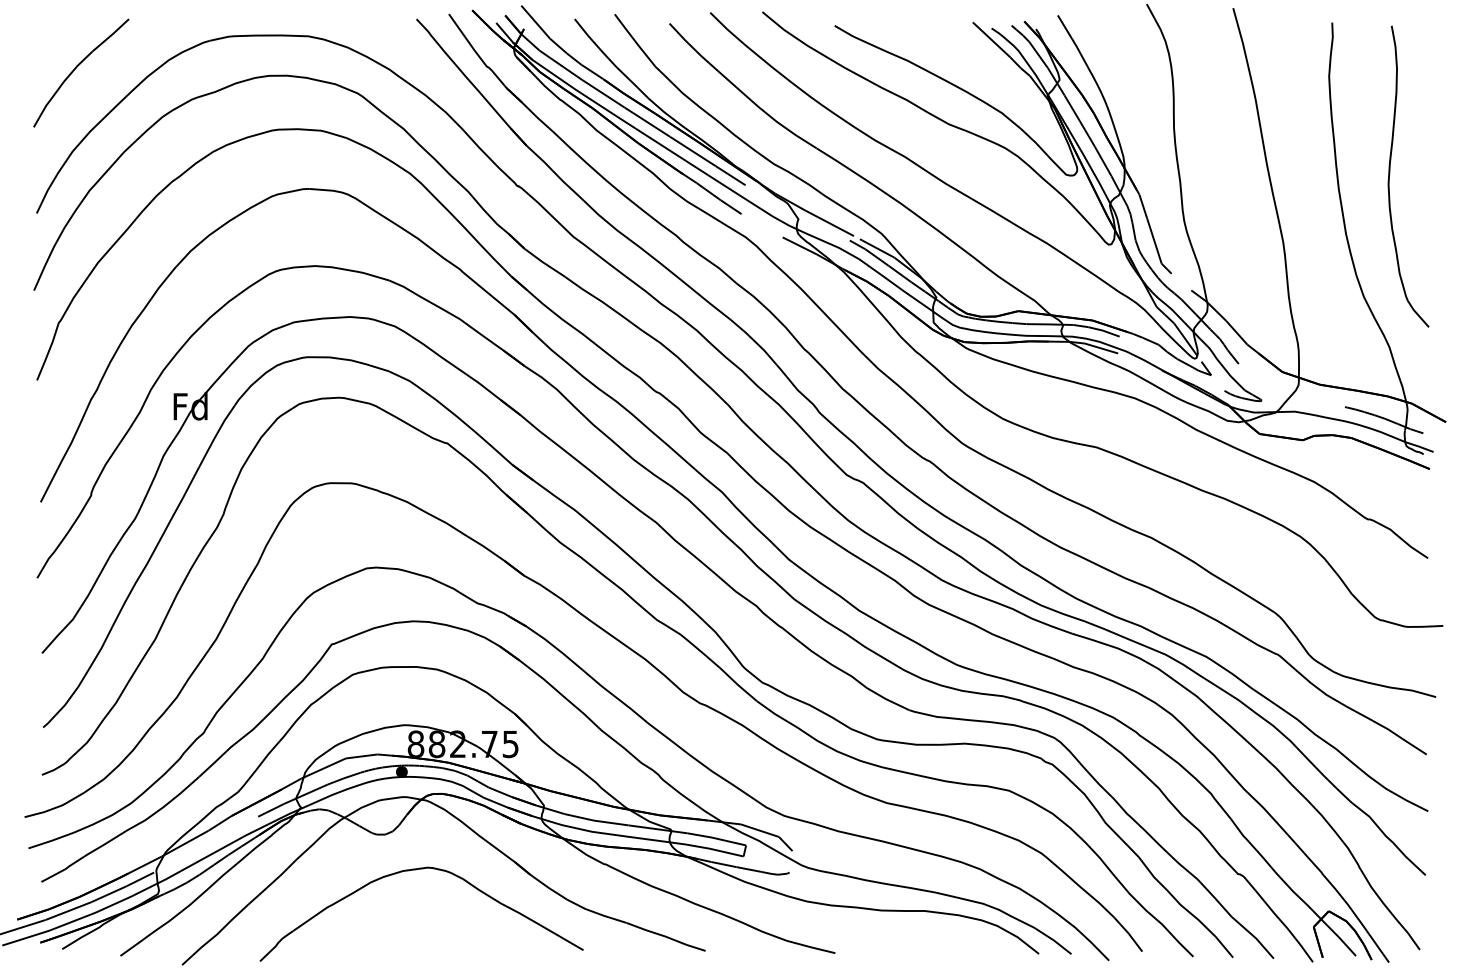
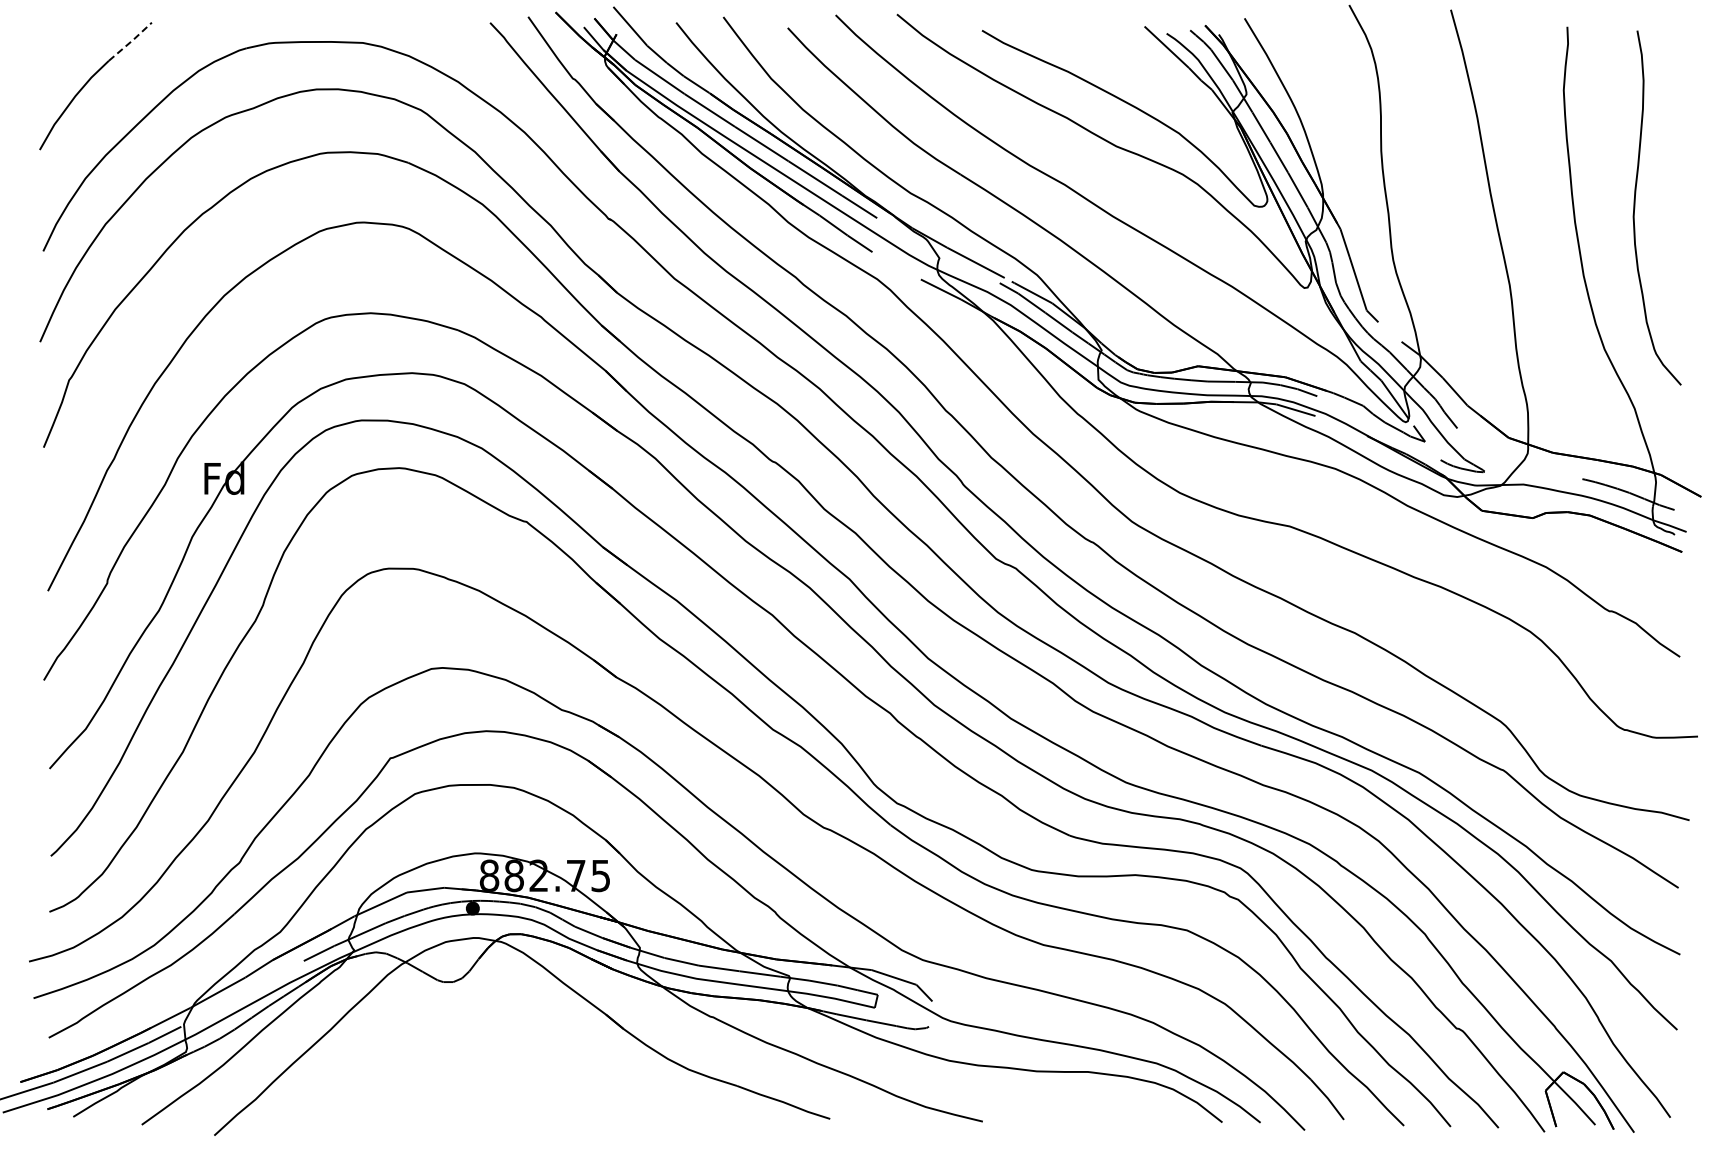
line: (111, 35) -> (131, 41), solid -> dashed
curve: (413, 870) -> (486, 1024), removed

